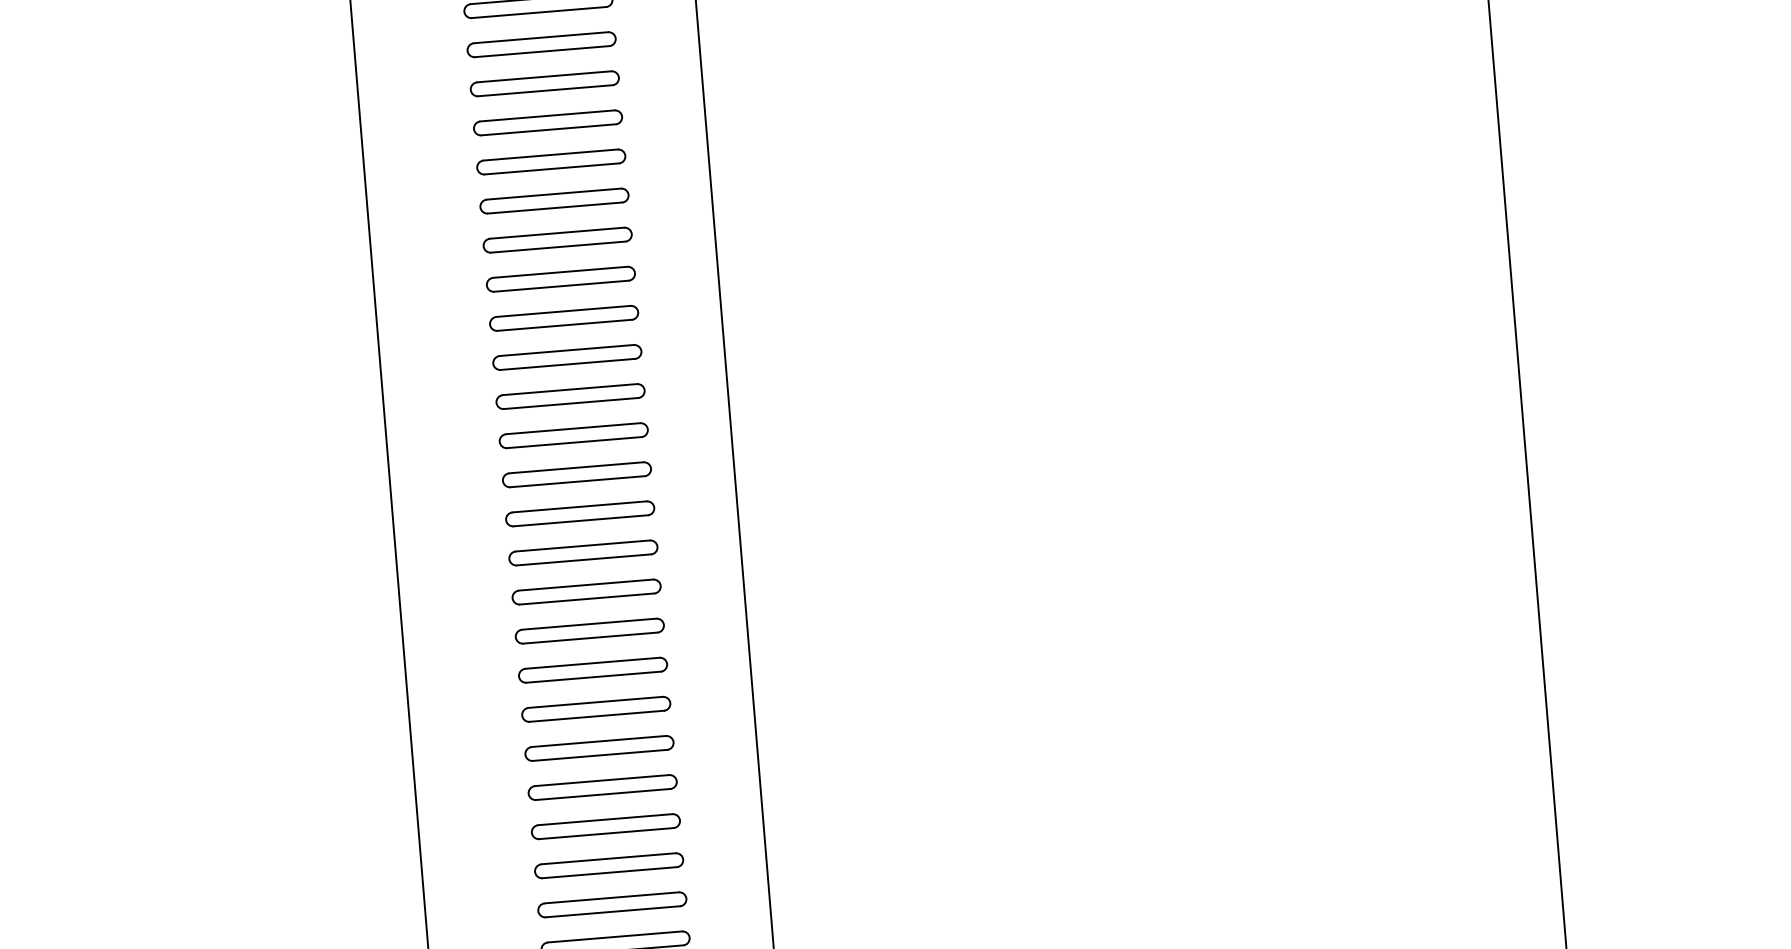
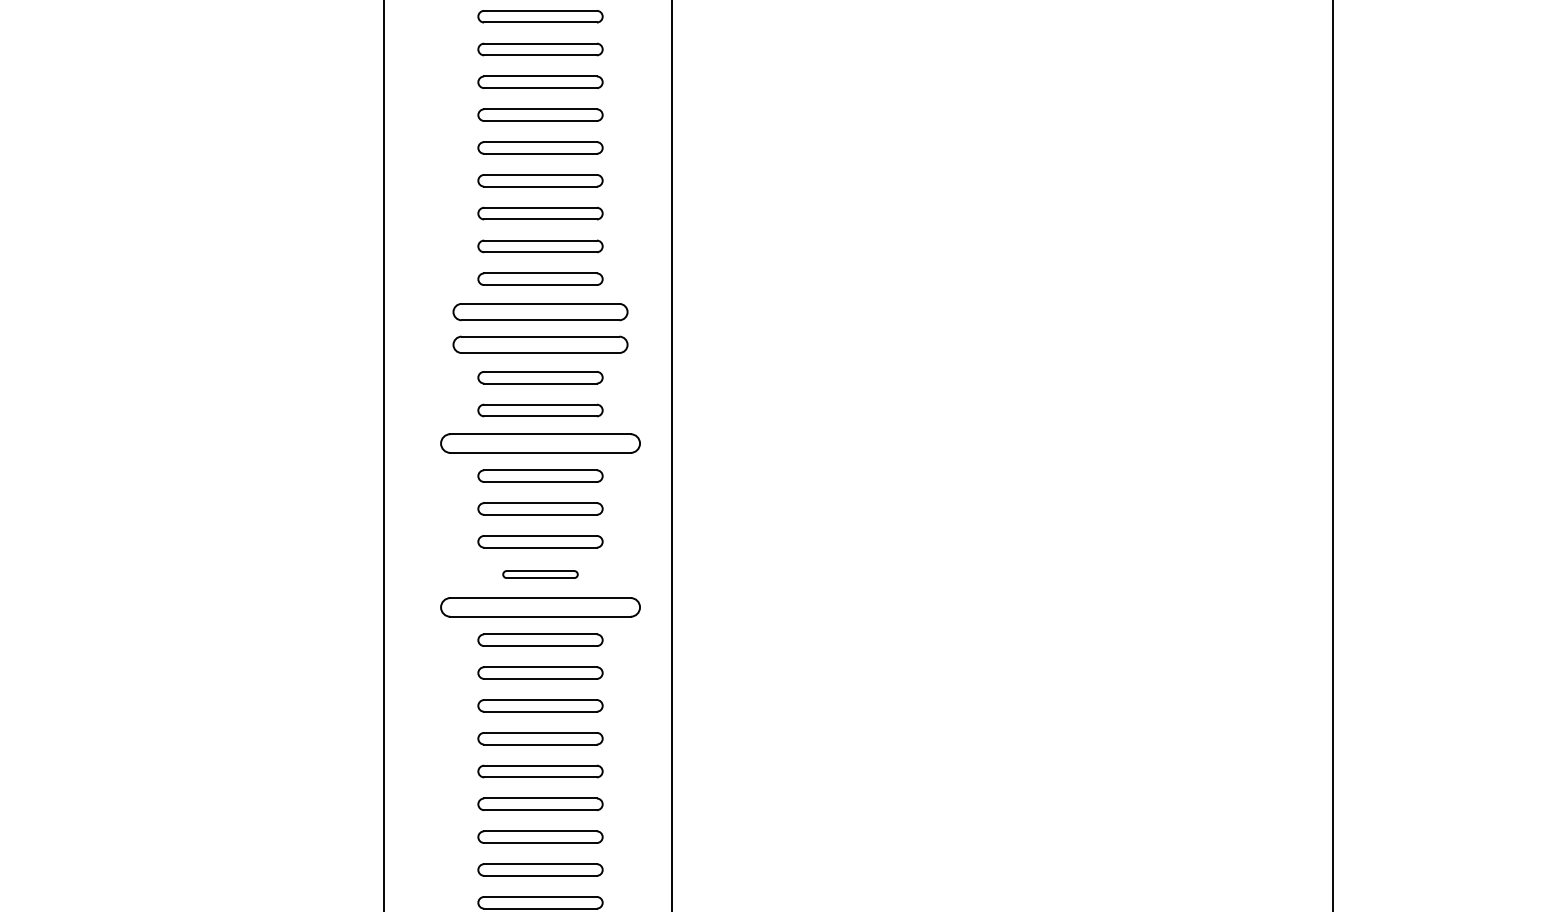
part: (567, 356) -> (540, 311), size x1.4
part: (570, 396) -> (540, 344), size x1.4
part: (580, 512) -> (540, 442), size x1.6
part: (593, 670) -> (540, 574), size x0.6
part: (596, 709) -> (540, 607), size x1.6

